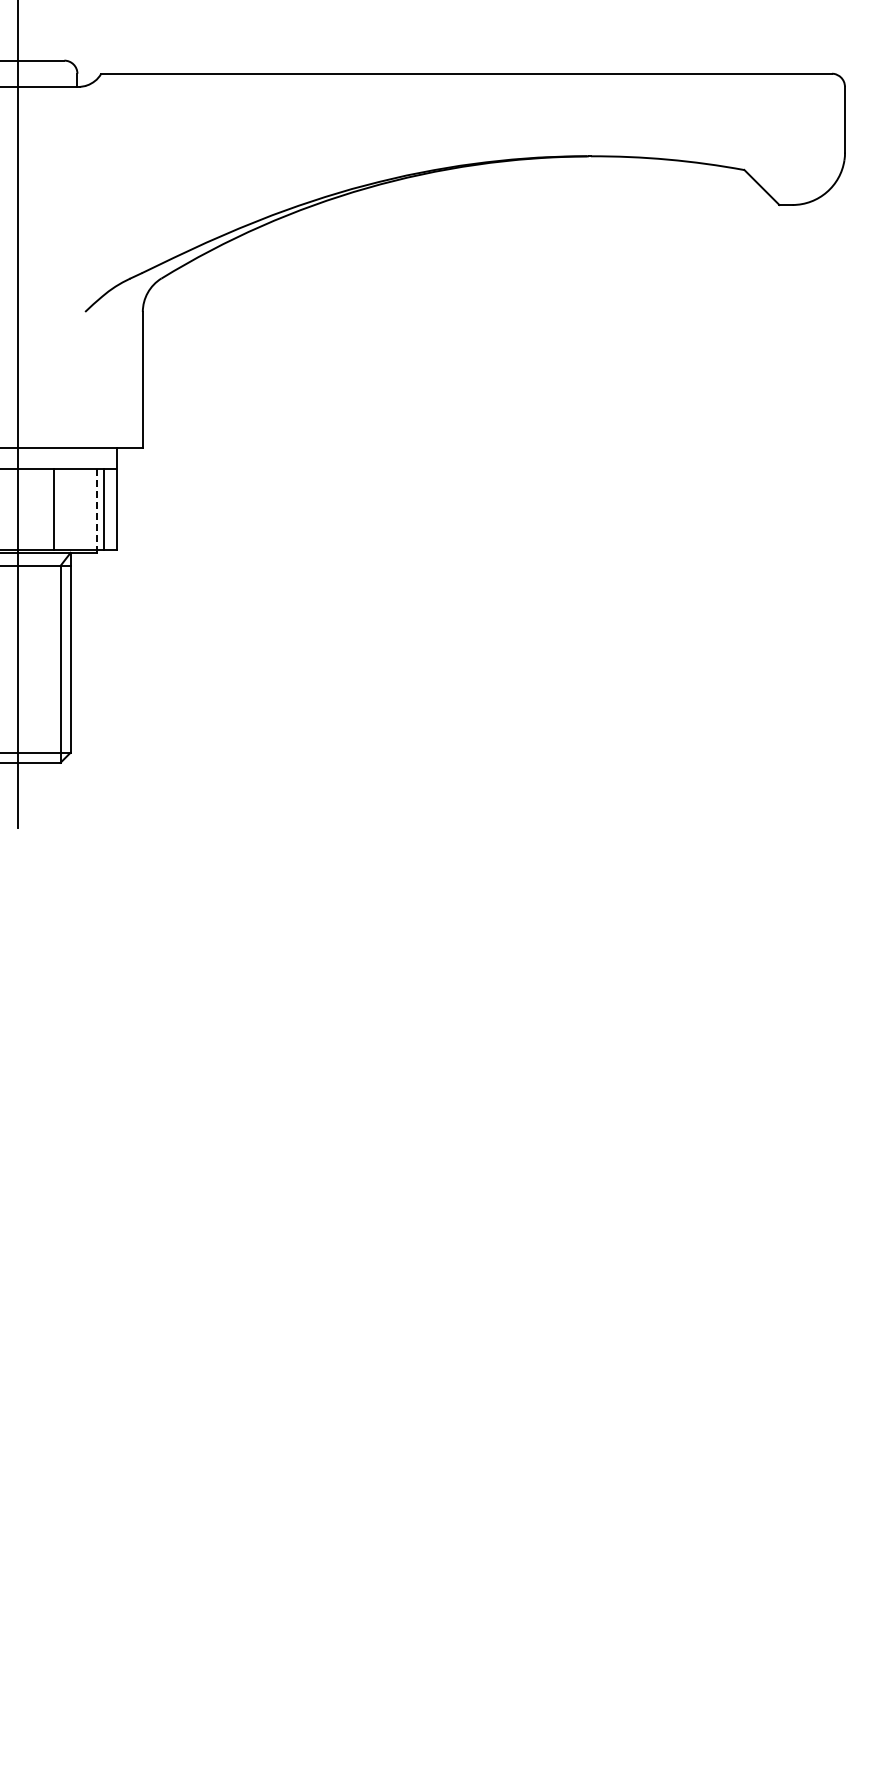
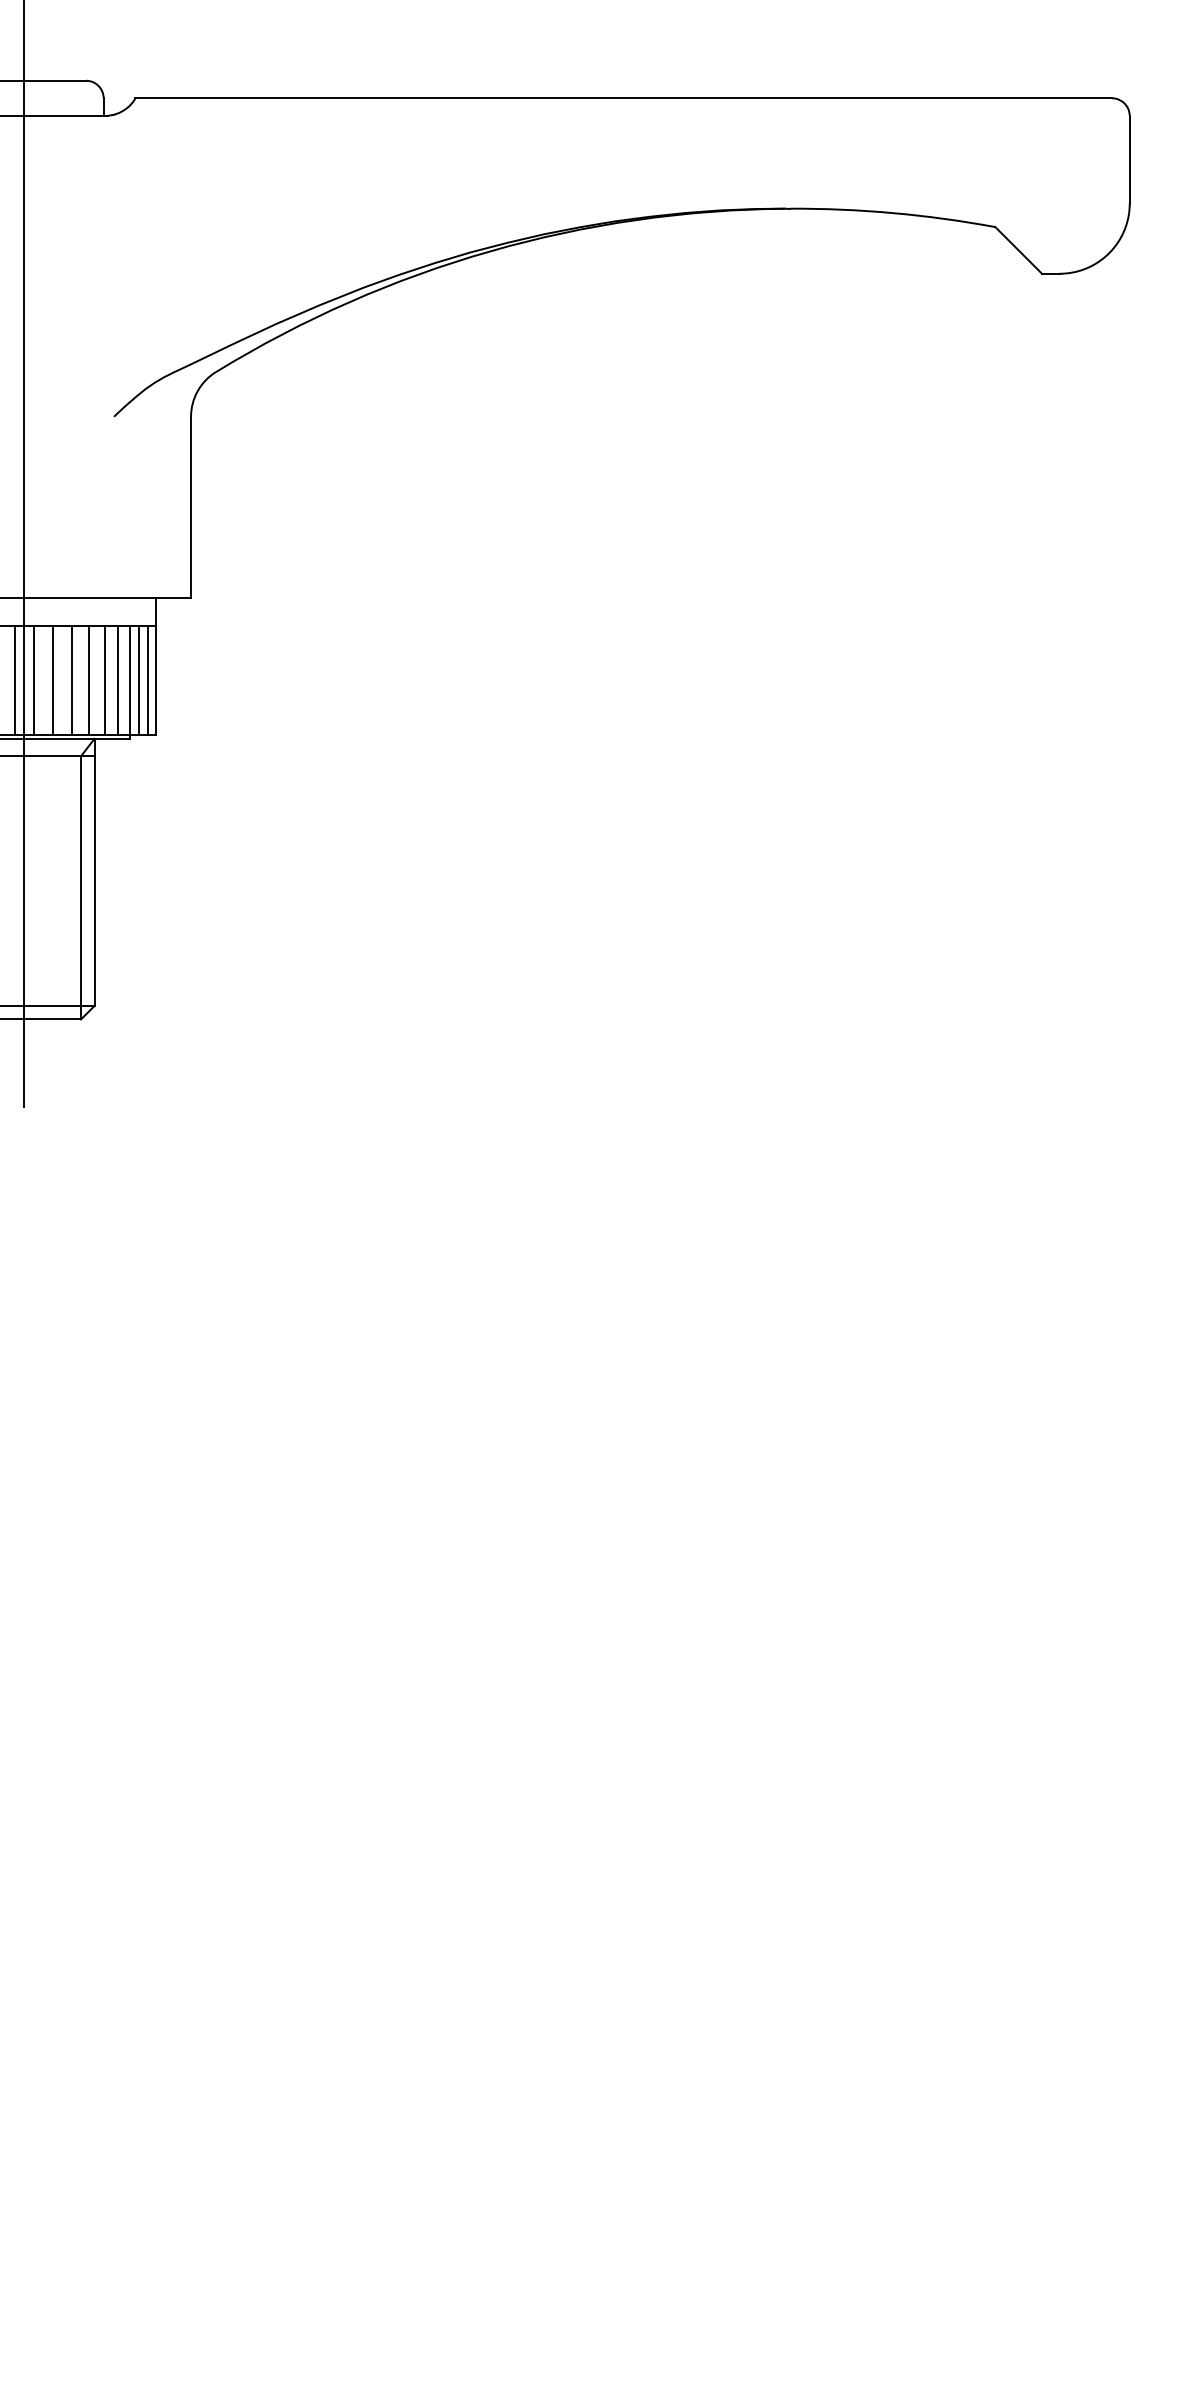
line: (10, 509) -> (14, 680), added
line: (25, 509) -> (34, 680), added
line: (39, 509) -> (52, 680), added
line: (66, 509) -> (89, 680), added
line: (78, 509) -> (105, 680), added
line: (88, 509) -> (118, 680), added
line: (97, 509) -> (130, 680), dashed -> solid
line: (110, 509) -> (147, 680), added

